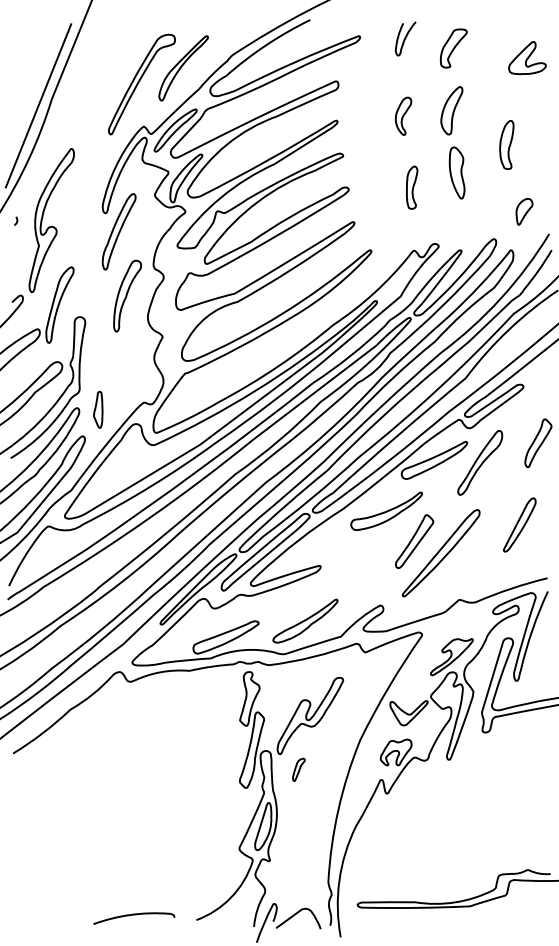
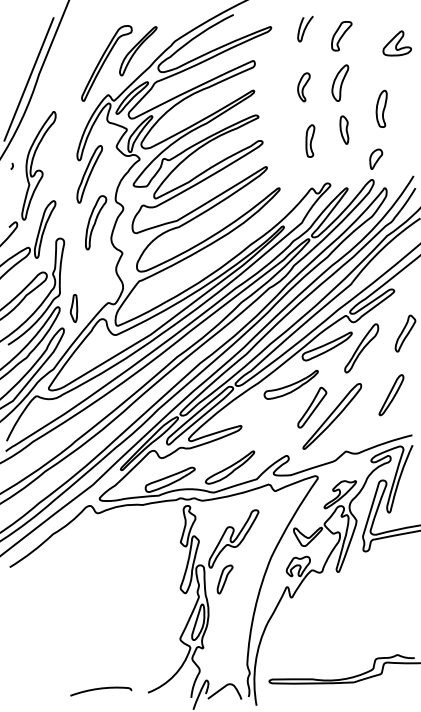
part: (457, 173) -> (344, 130), size x0.71
part: (524, 211) -> (376, 159), moved
part: (298, 769) -> (224, 579), size x1.67

